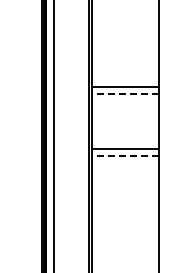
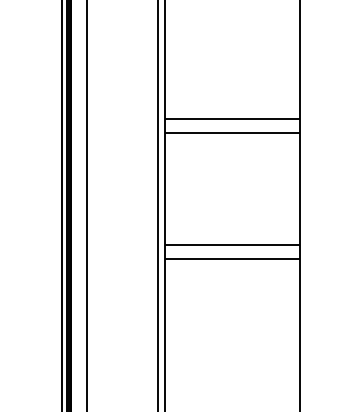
line: (125, 93) -> (231, 132), dashed -> solid
line: (125, 156) -> (231, 259), dashed -> solid

